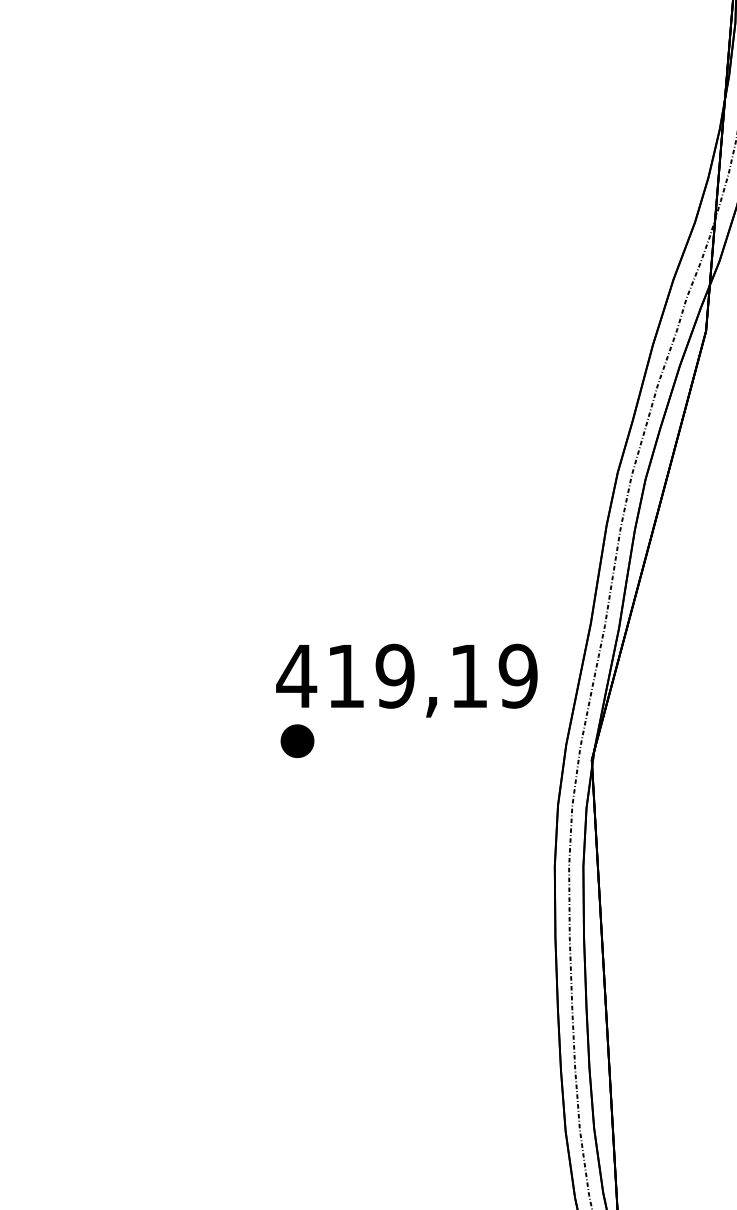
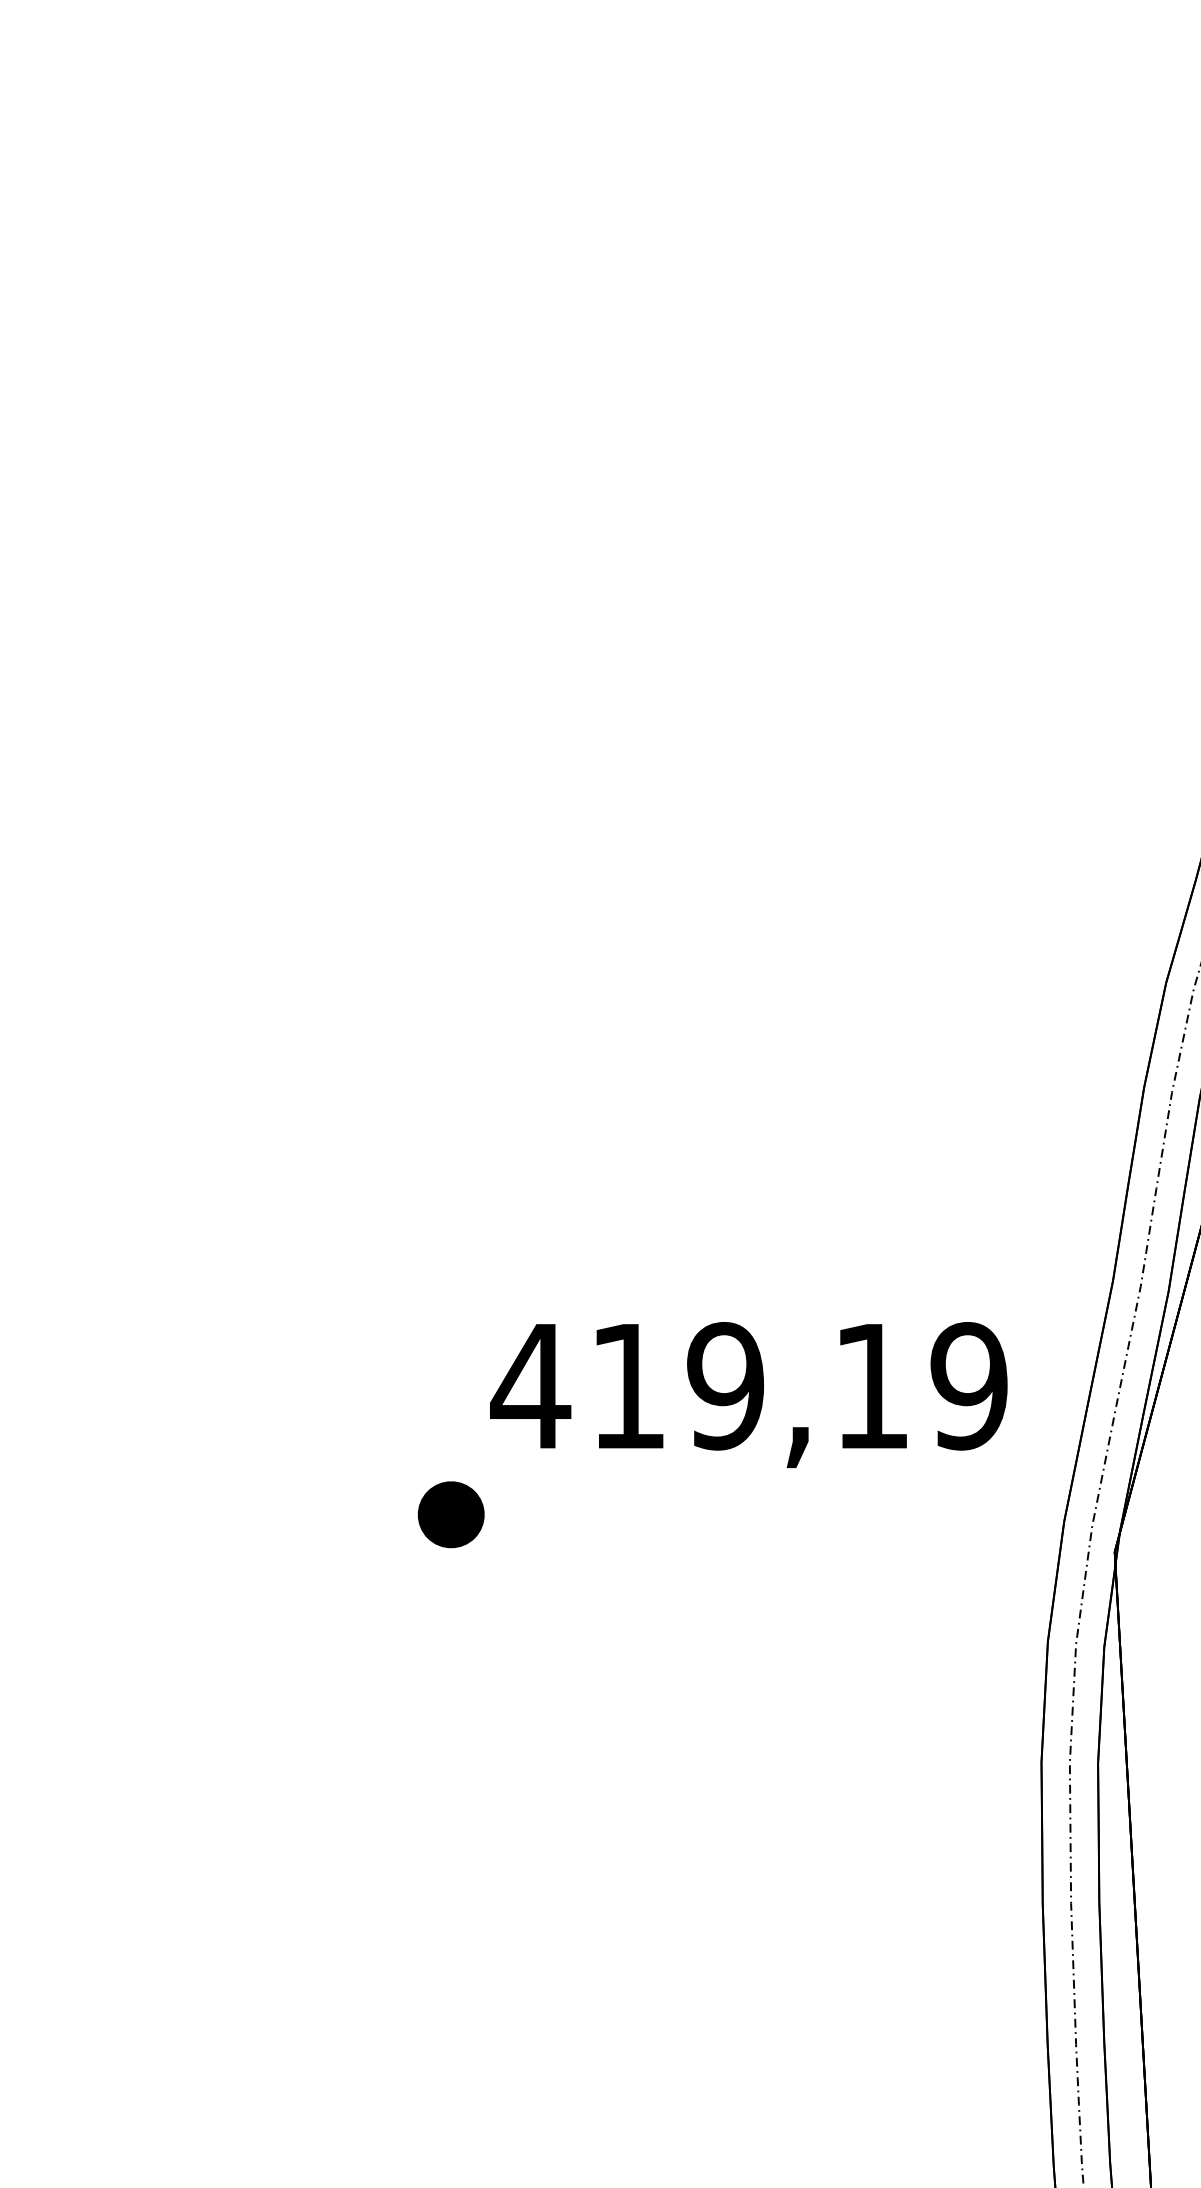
part: (297, 740) -> (451, 1513), moved

